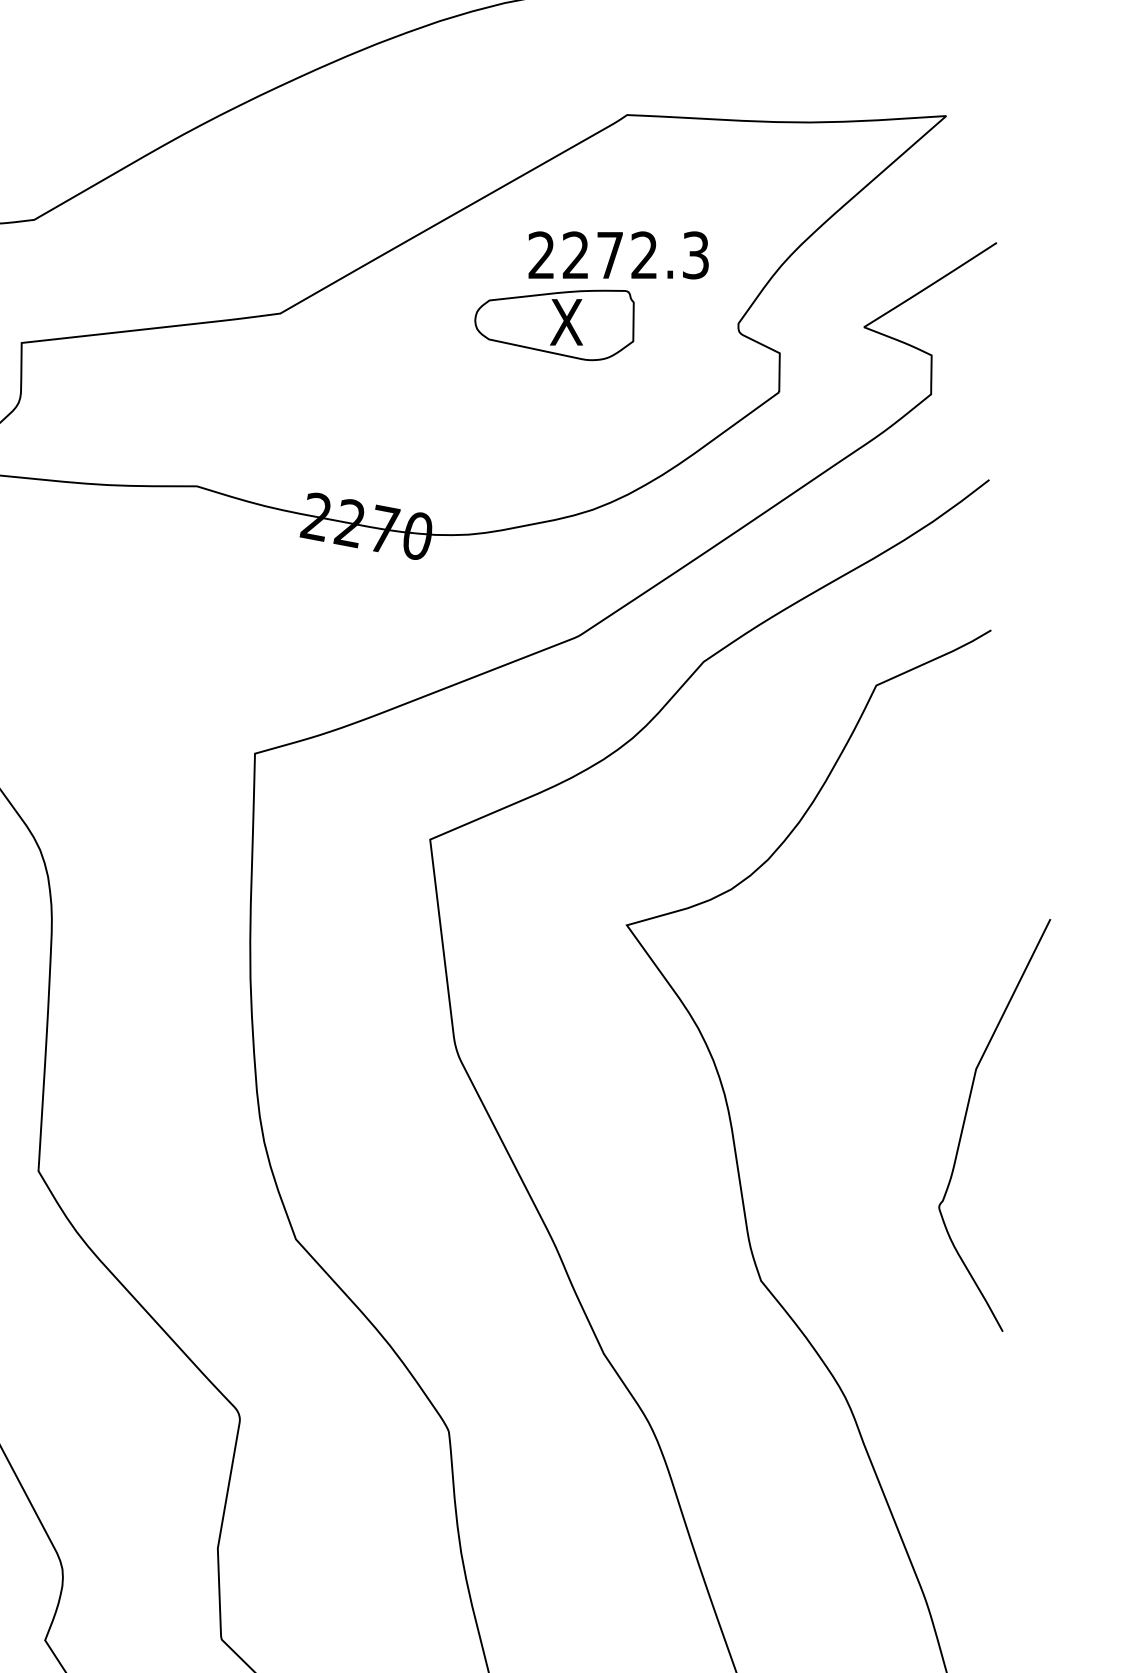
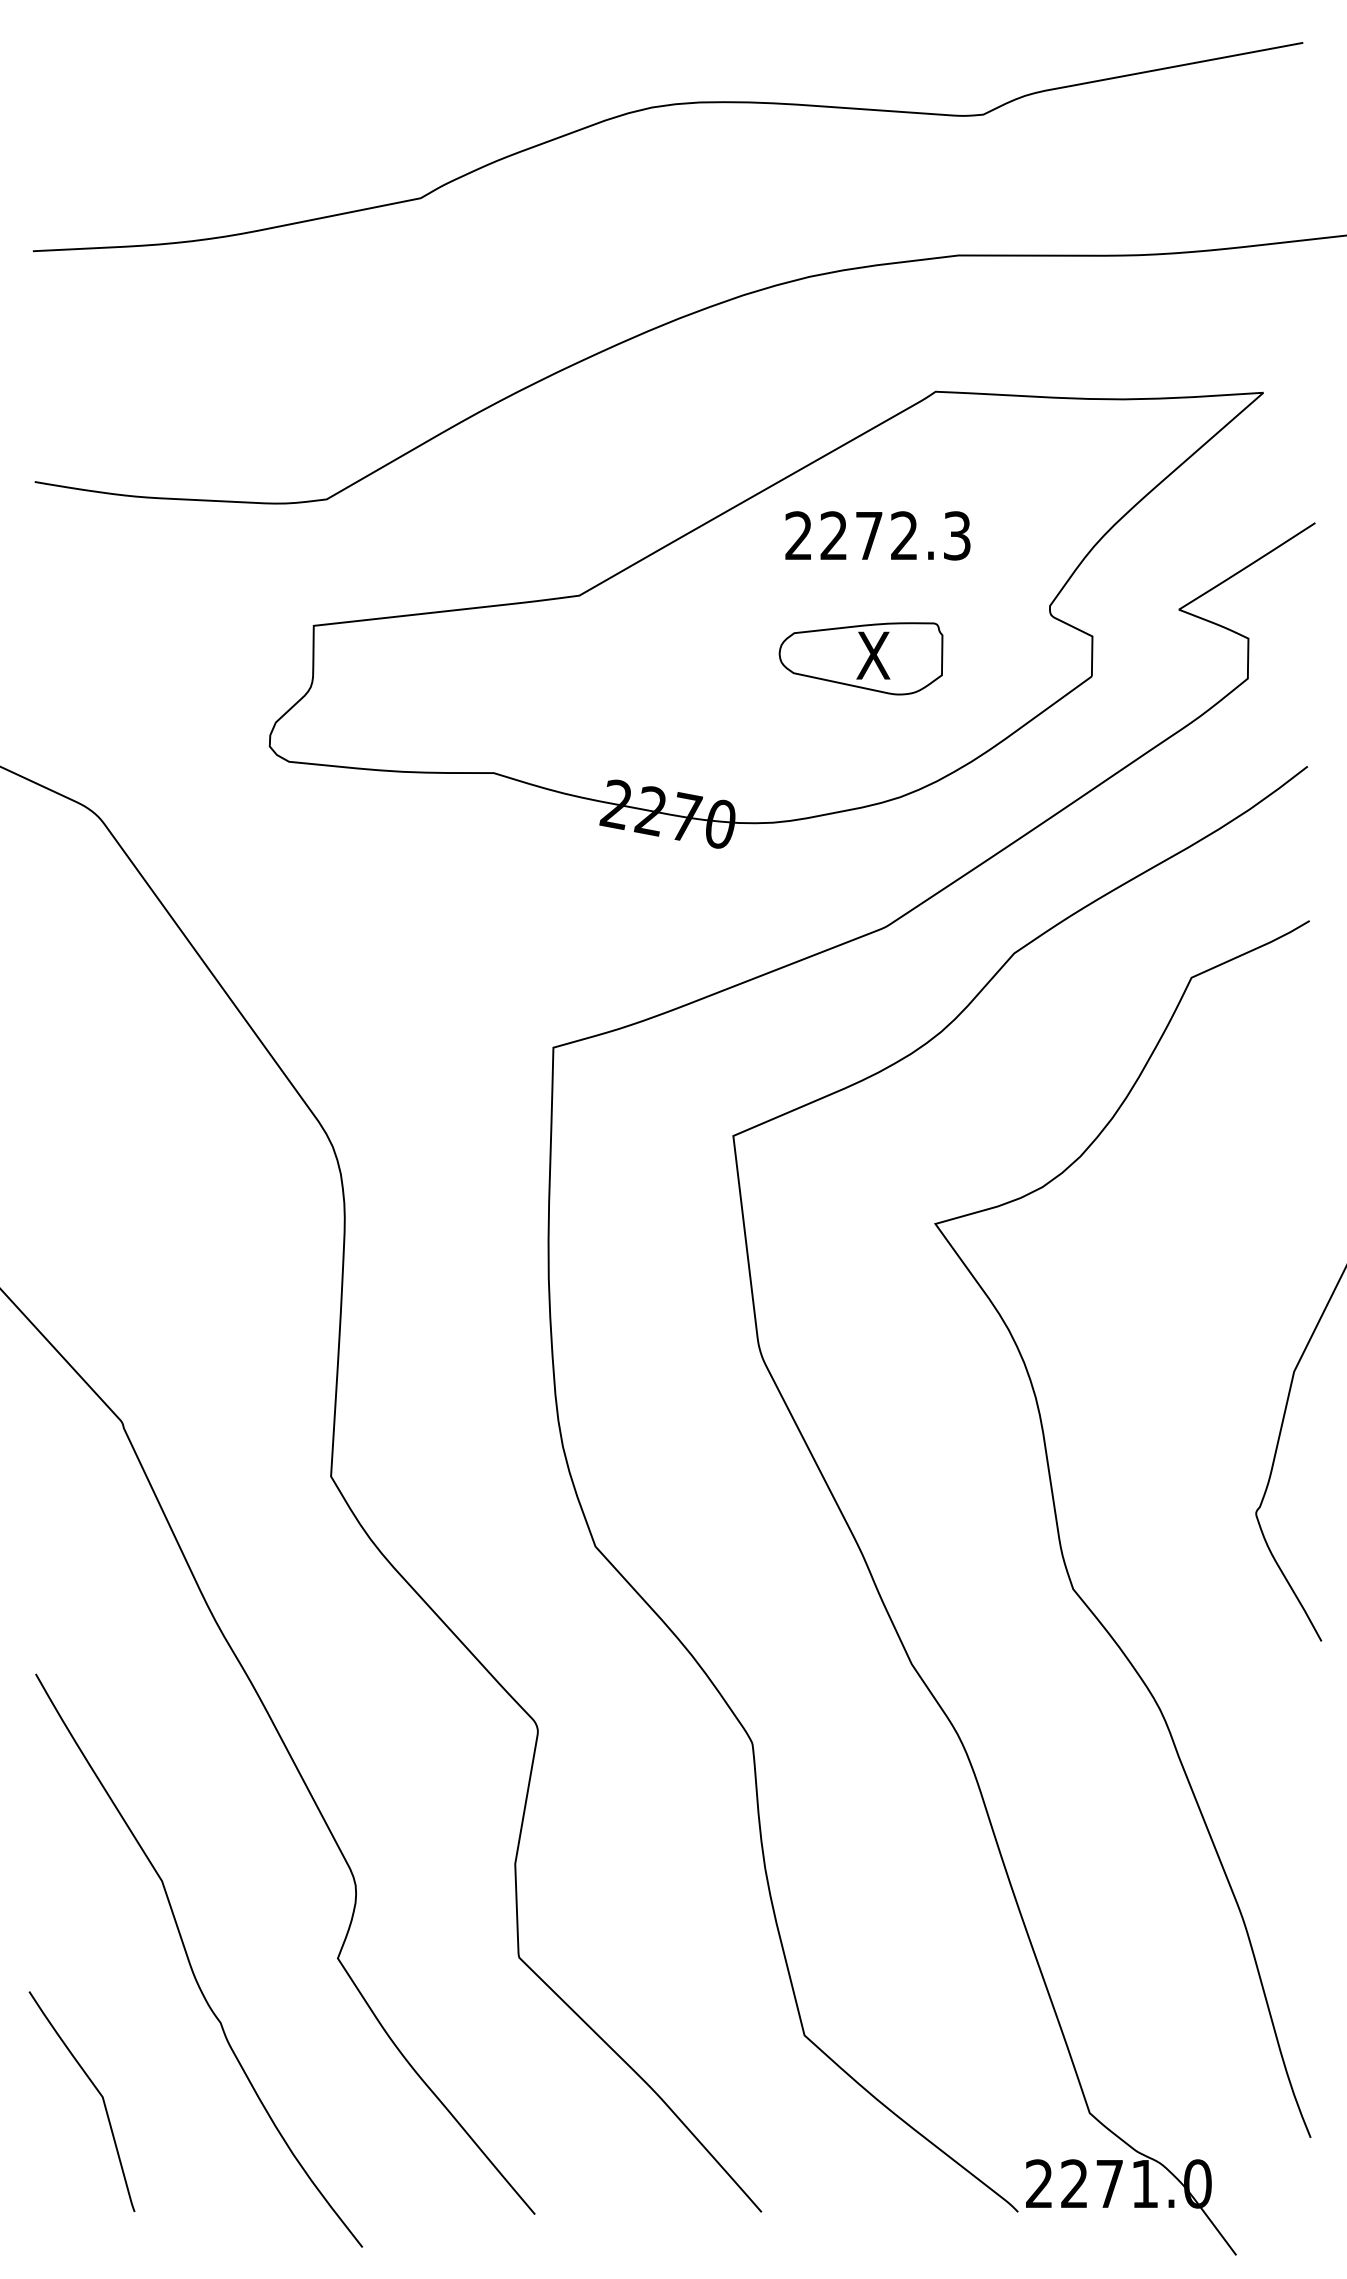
text: (618, 255) -> (877, 535), moved
part: (553, 325) -> (860, 658), moved

